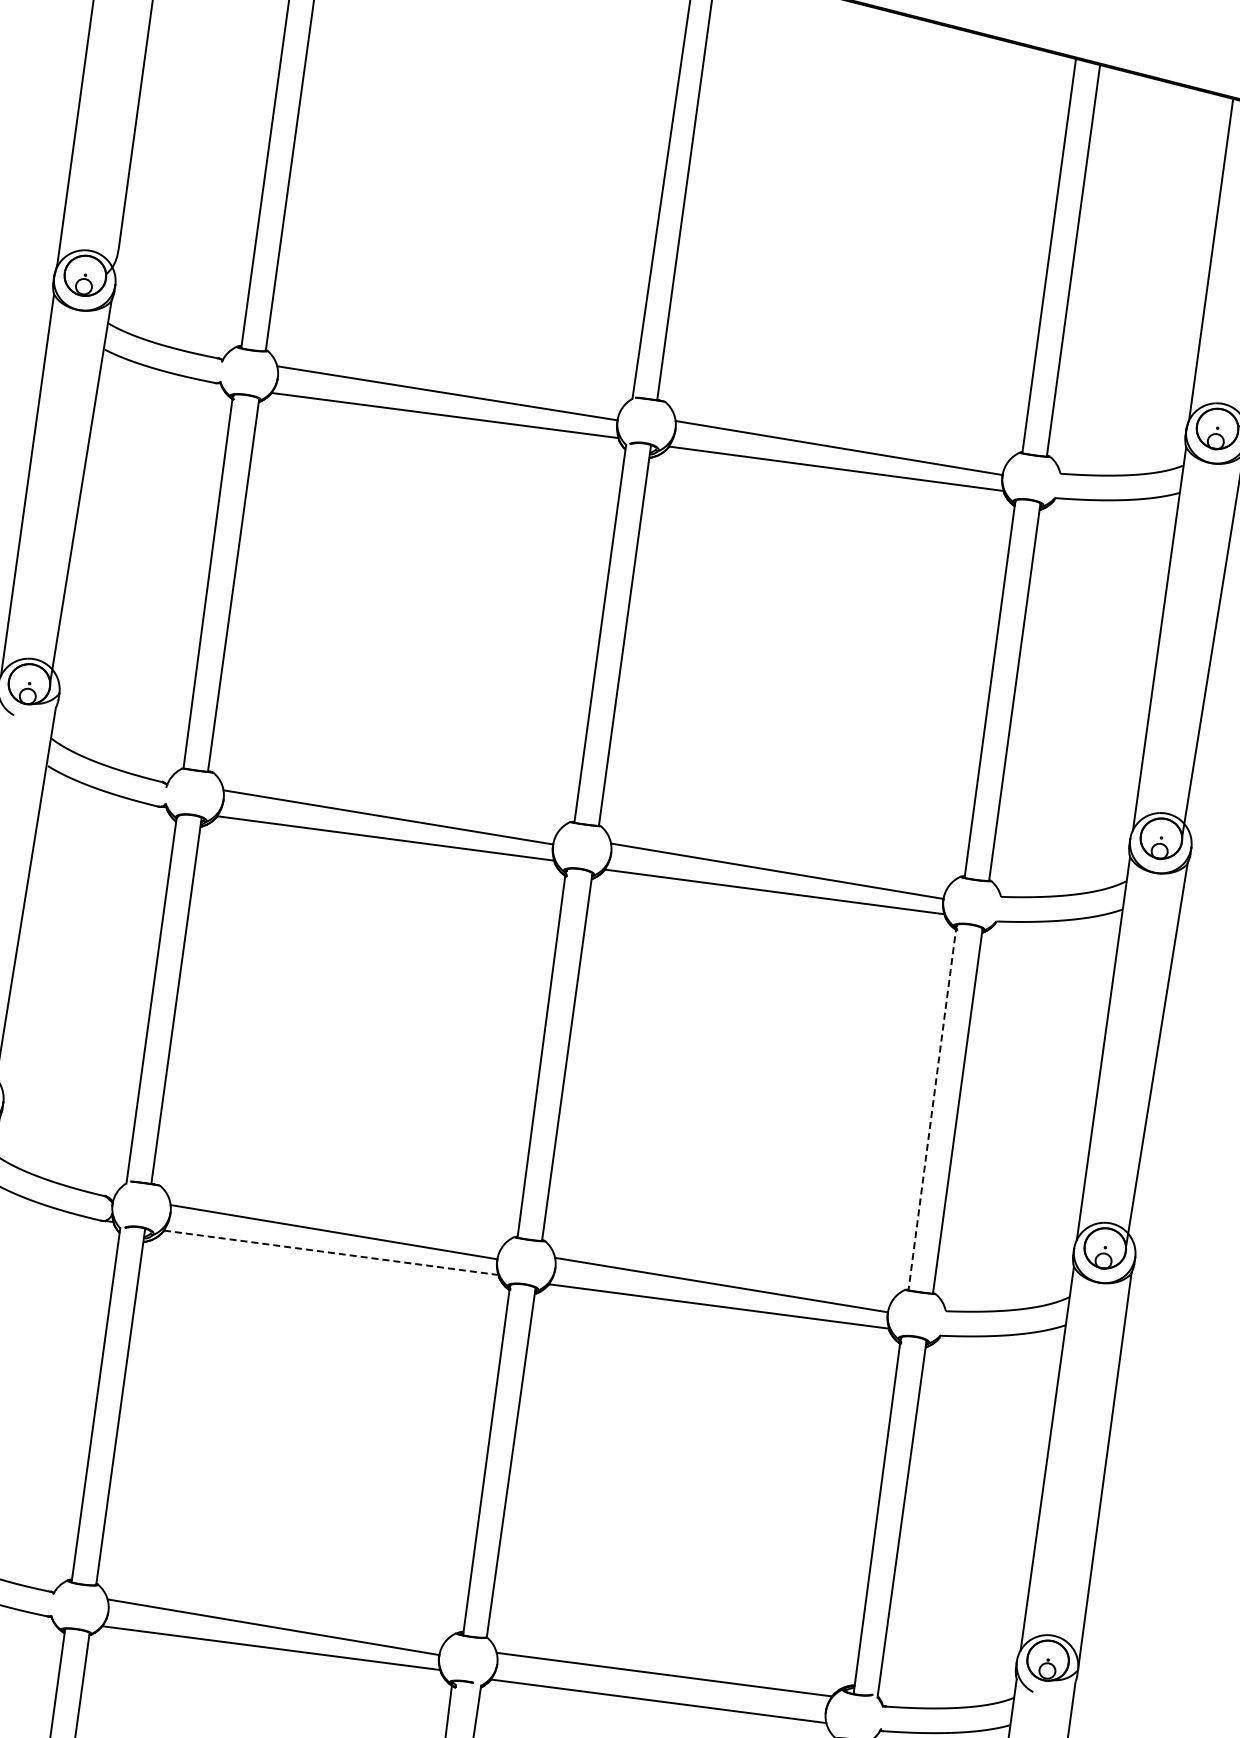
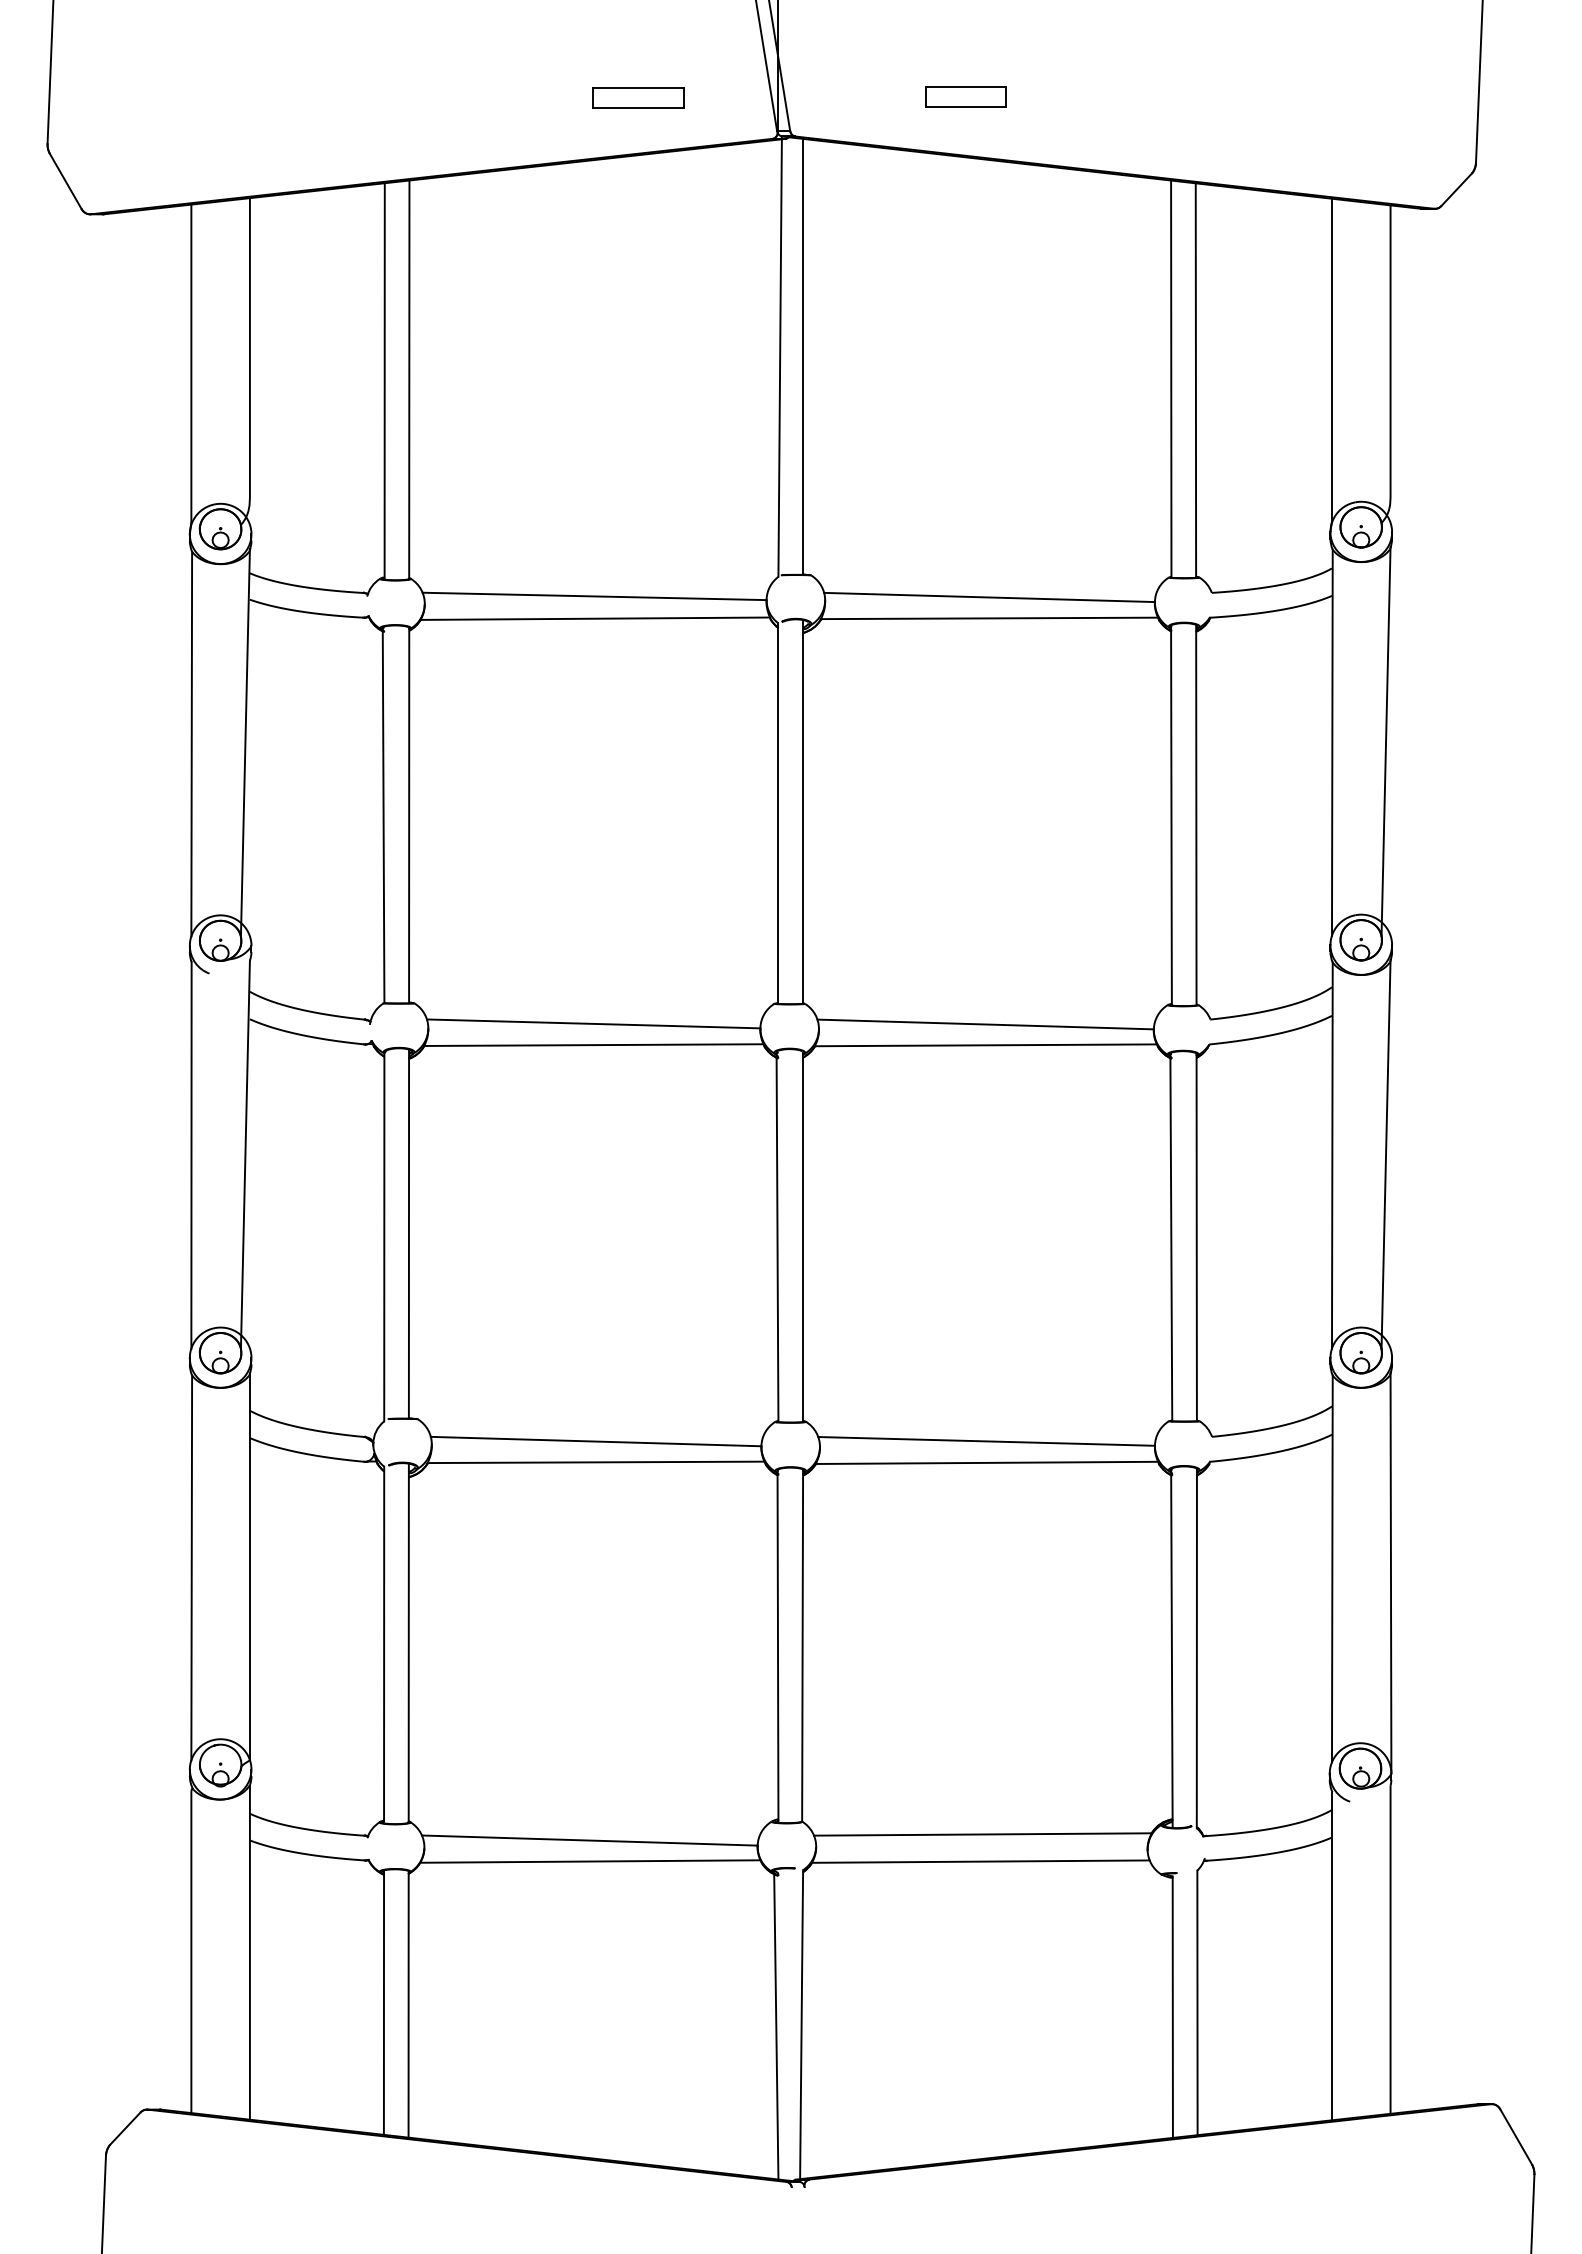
line: (932, 1107) -> (1171, 1237), dashed -> solid
line: (331, 1252) -> (596, 1462), dashed -> solid

